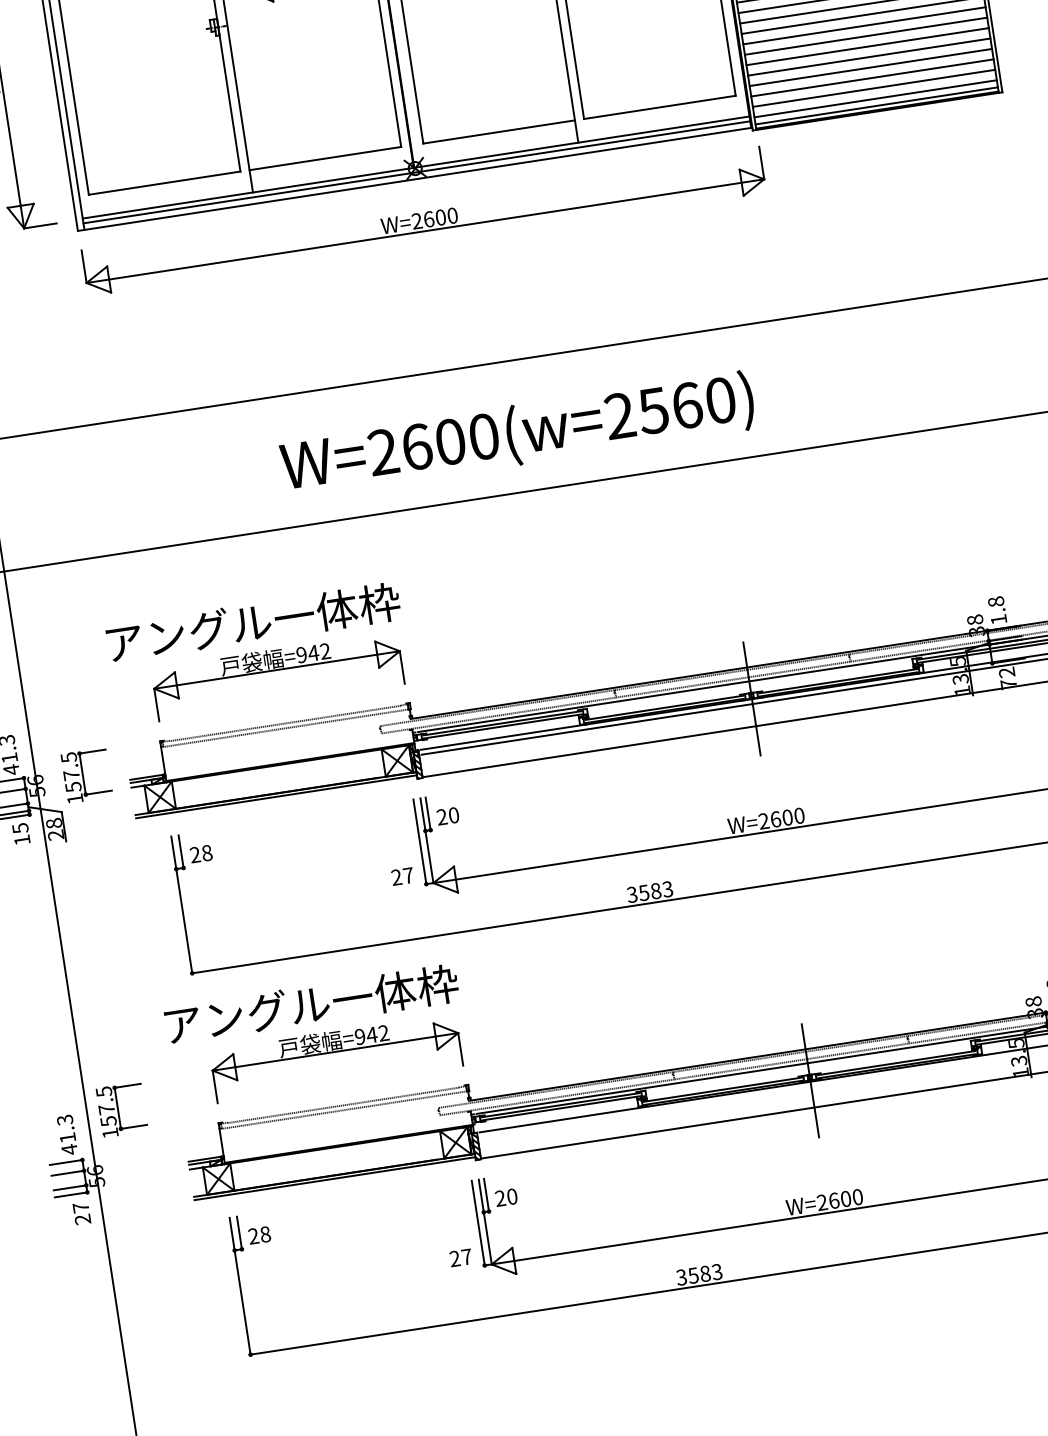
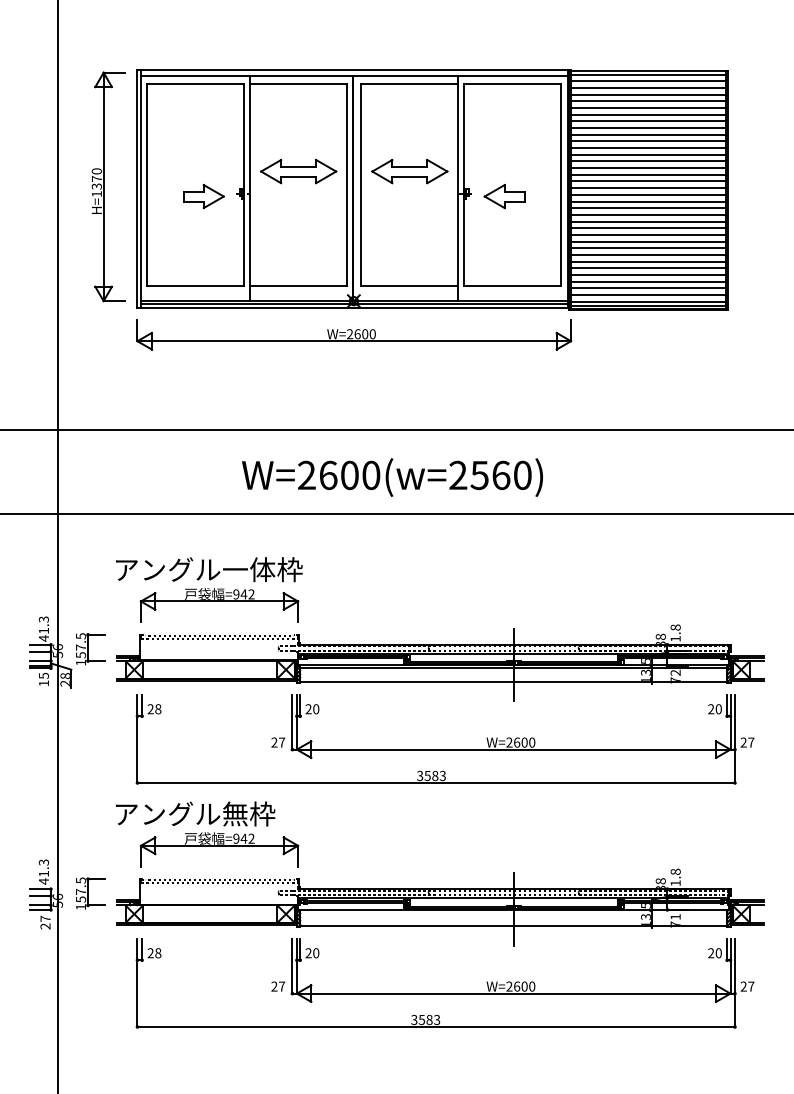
part: (155, 40) -> (203, 196), added
text: (394, 991) -> (262, 813), アングル一体枠 -> アングル無枠
part: (121, 1109) -> (90, 893), moved

